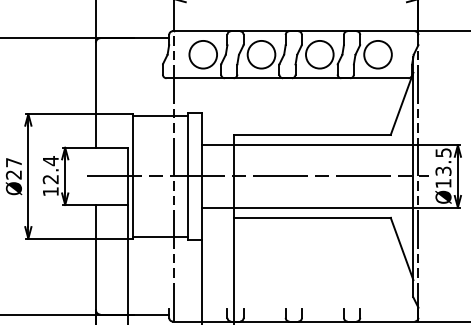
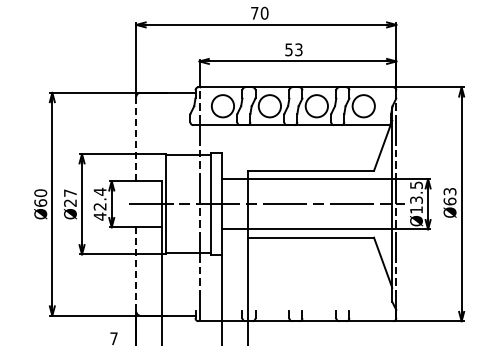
line: (95, 96) -> (136, 139), solid -> dashed
text: (50, 191) -> (99, 216), 12.4 -> 42.4
line: (95, 258) -> (136, 270), solid -> dashed

